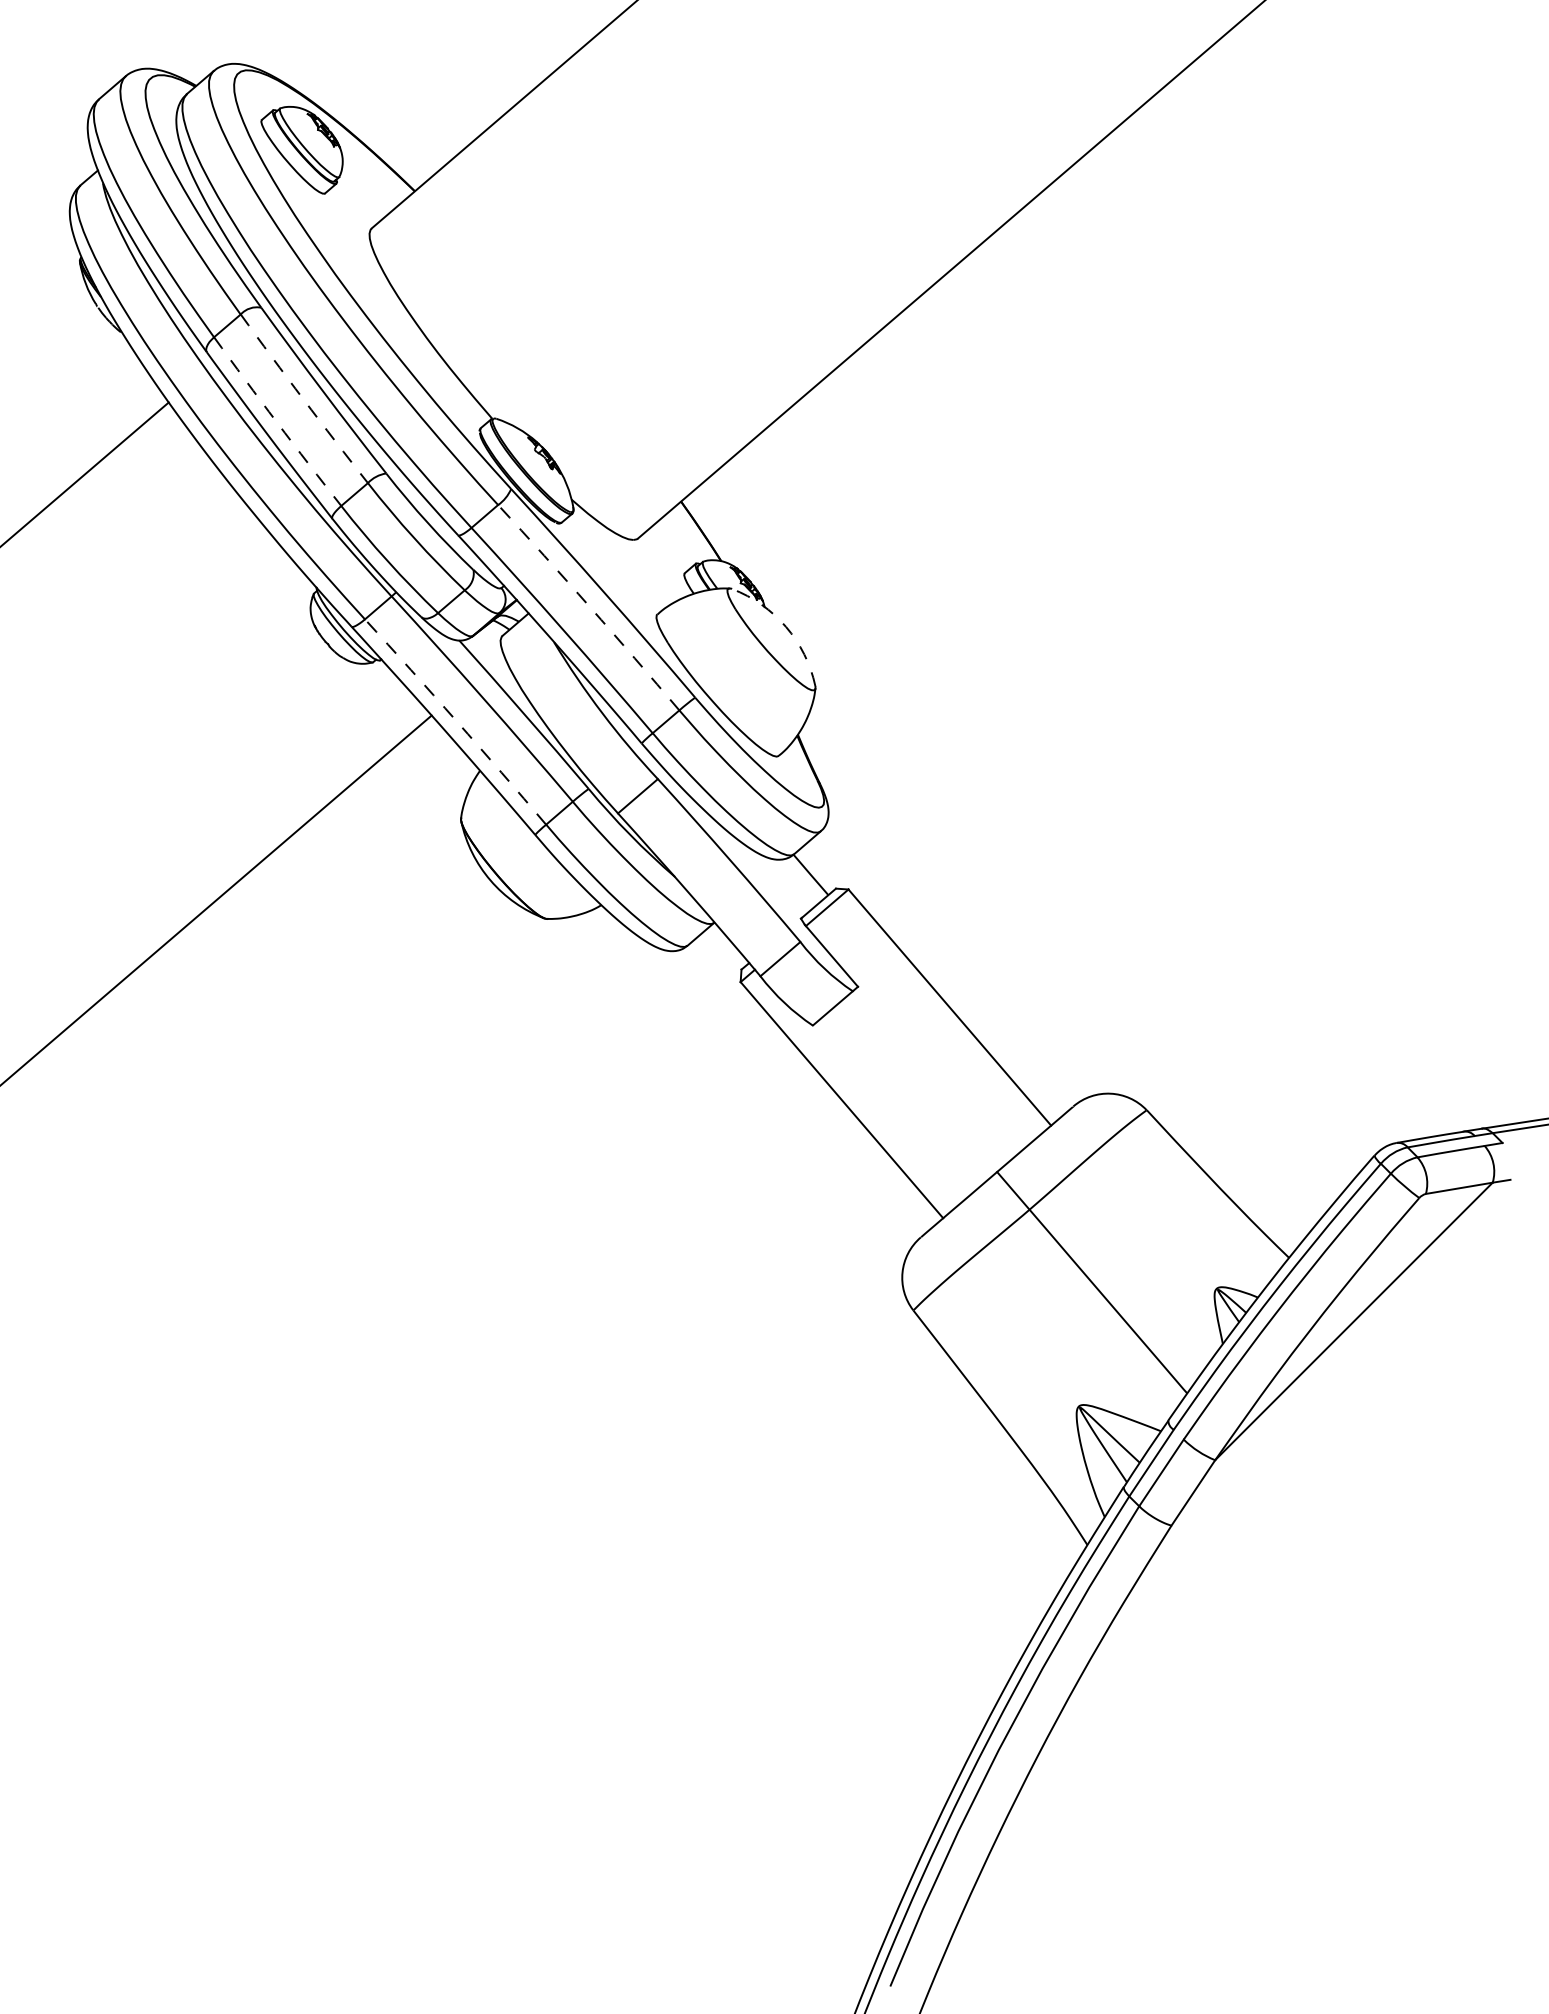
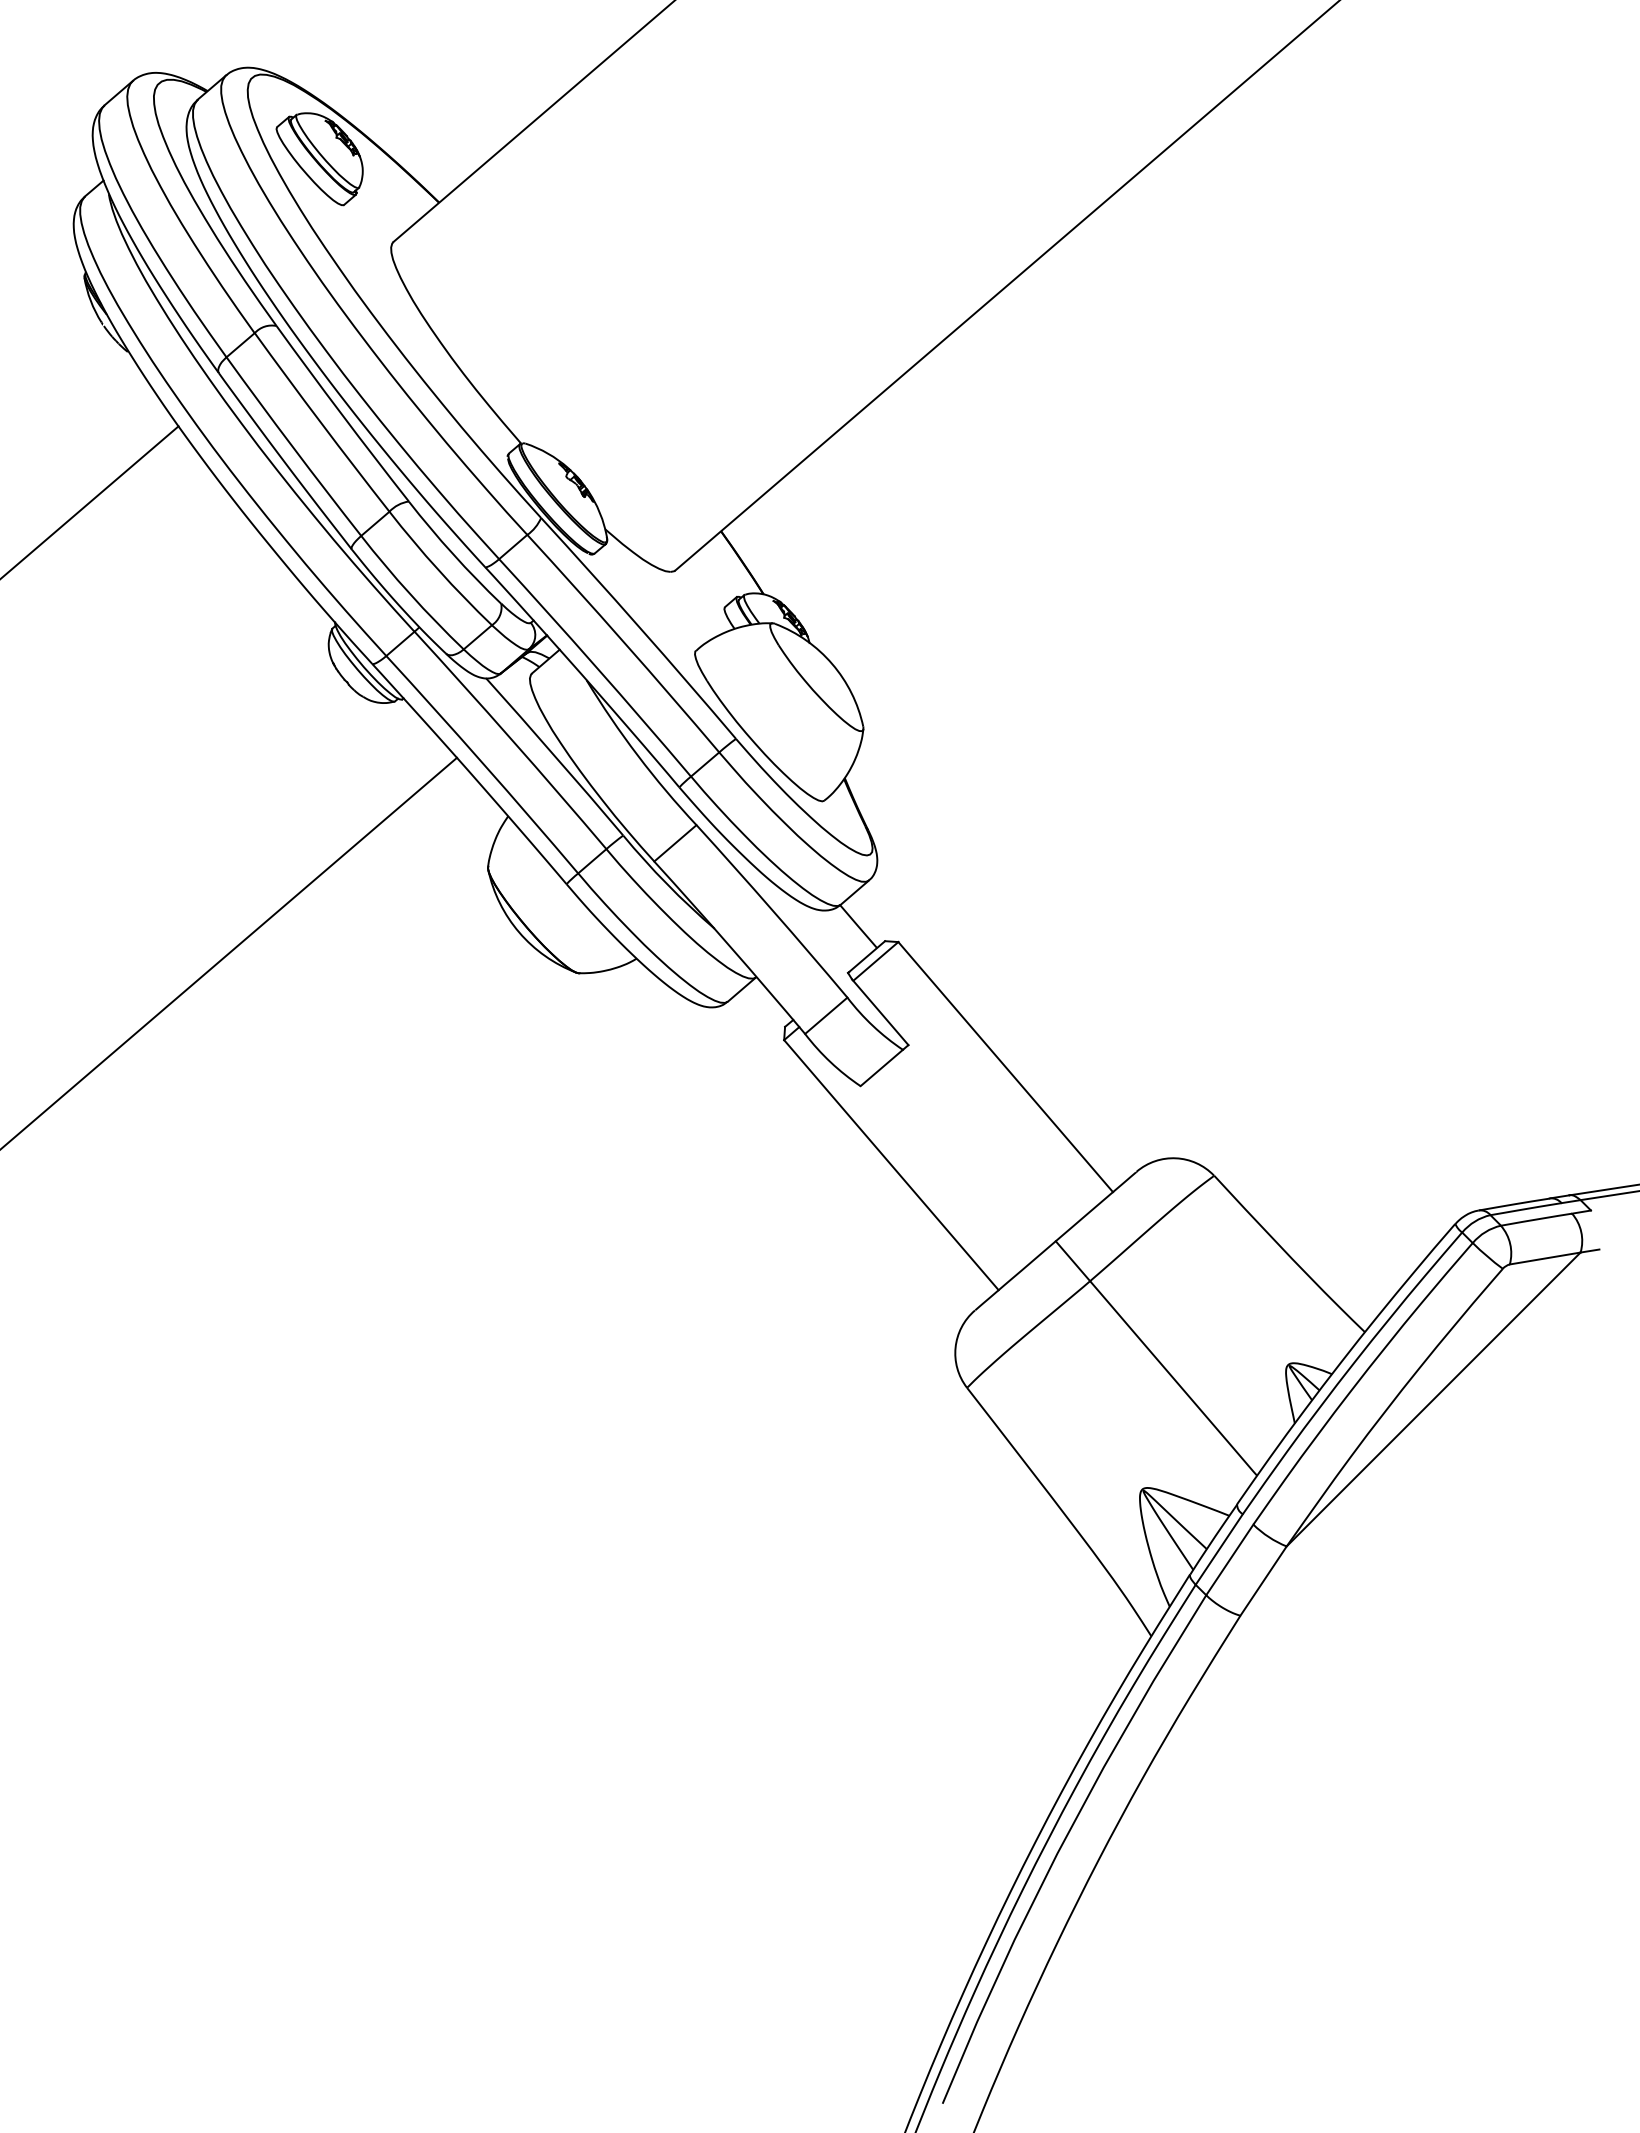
arc: (303, 399) -> (321, 423), dashed -> solid
arc: (277, 422) -> (293, 447), dashed -> solid
arc: (589, 606) -> (624, 642), dashed -> solid
arc: (786, 627) -> (832, 664), dashed -> solid
arc: (456, 720) -> (483, 763), dashed -> solid

